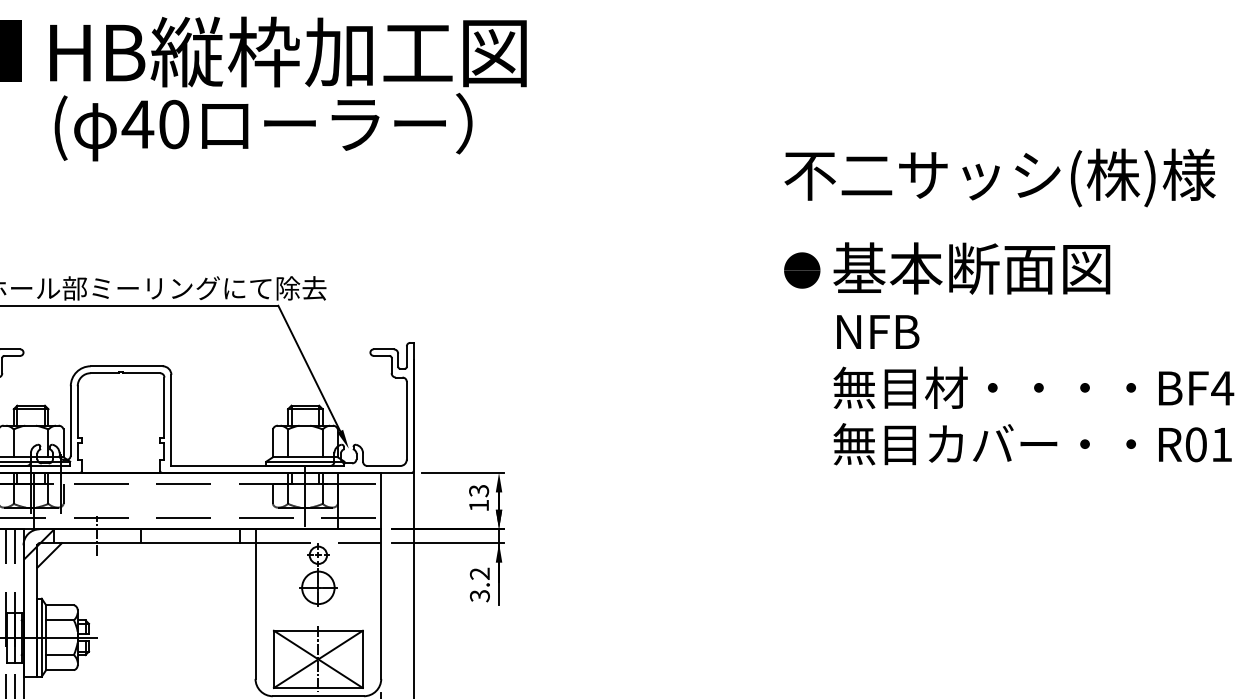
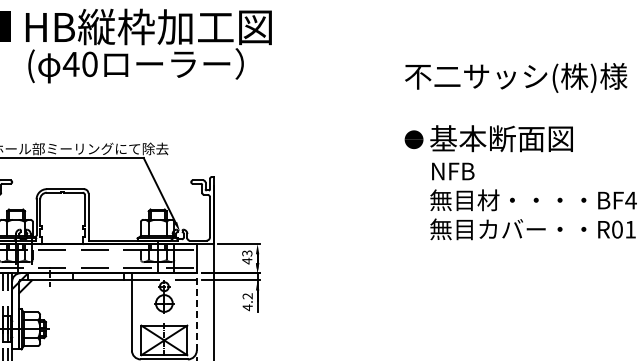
text: (1000, 177) -> (516, 77), moved
text: (479, 504) -> (247, 260), 13 -> 43
text: (479, 595) -> (247, 307), 3.2 -> 4.2
line: (380, 603) -> (196, 311), solid -> dashed

